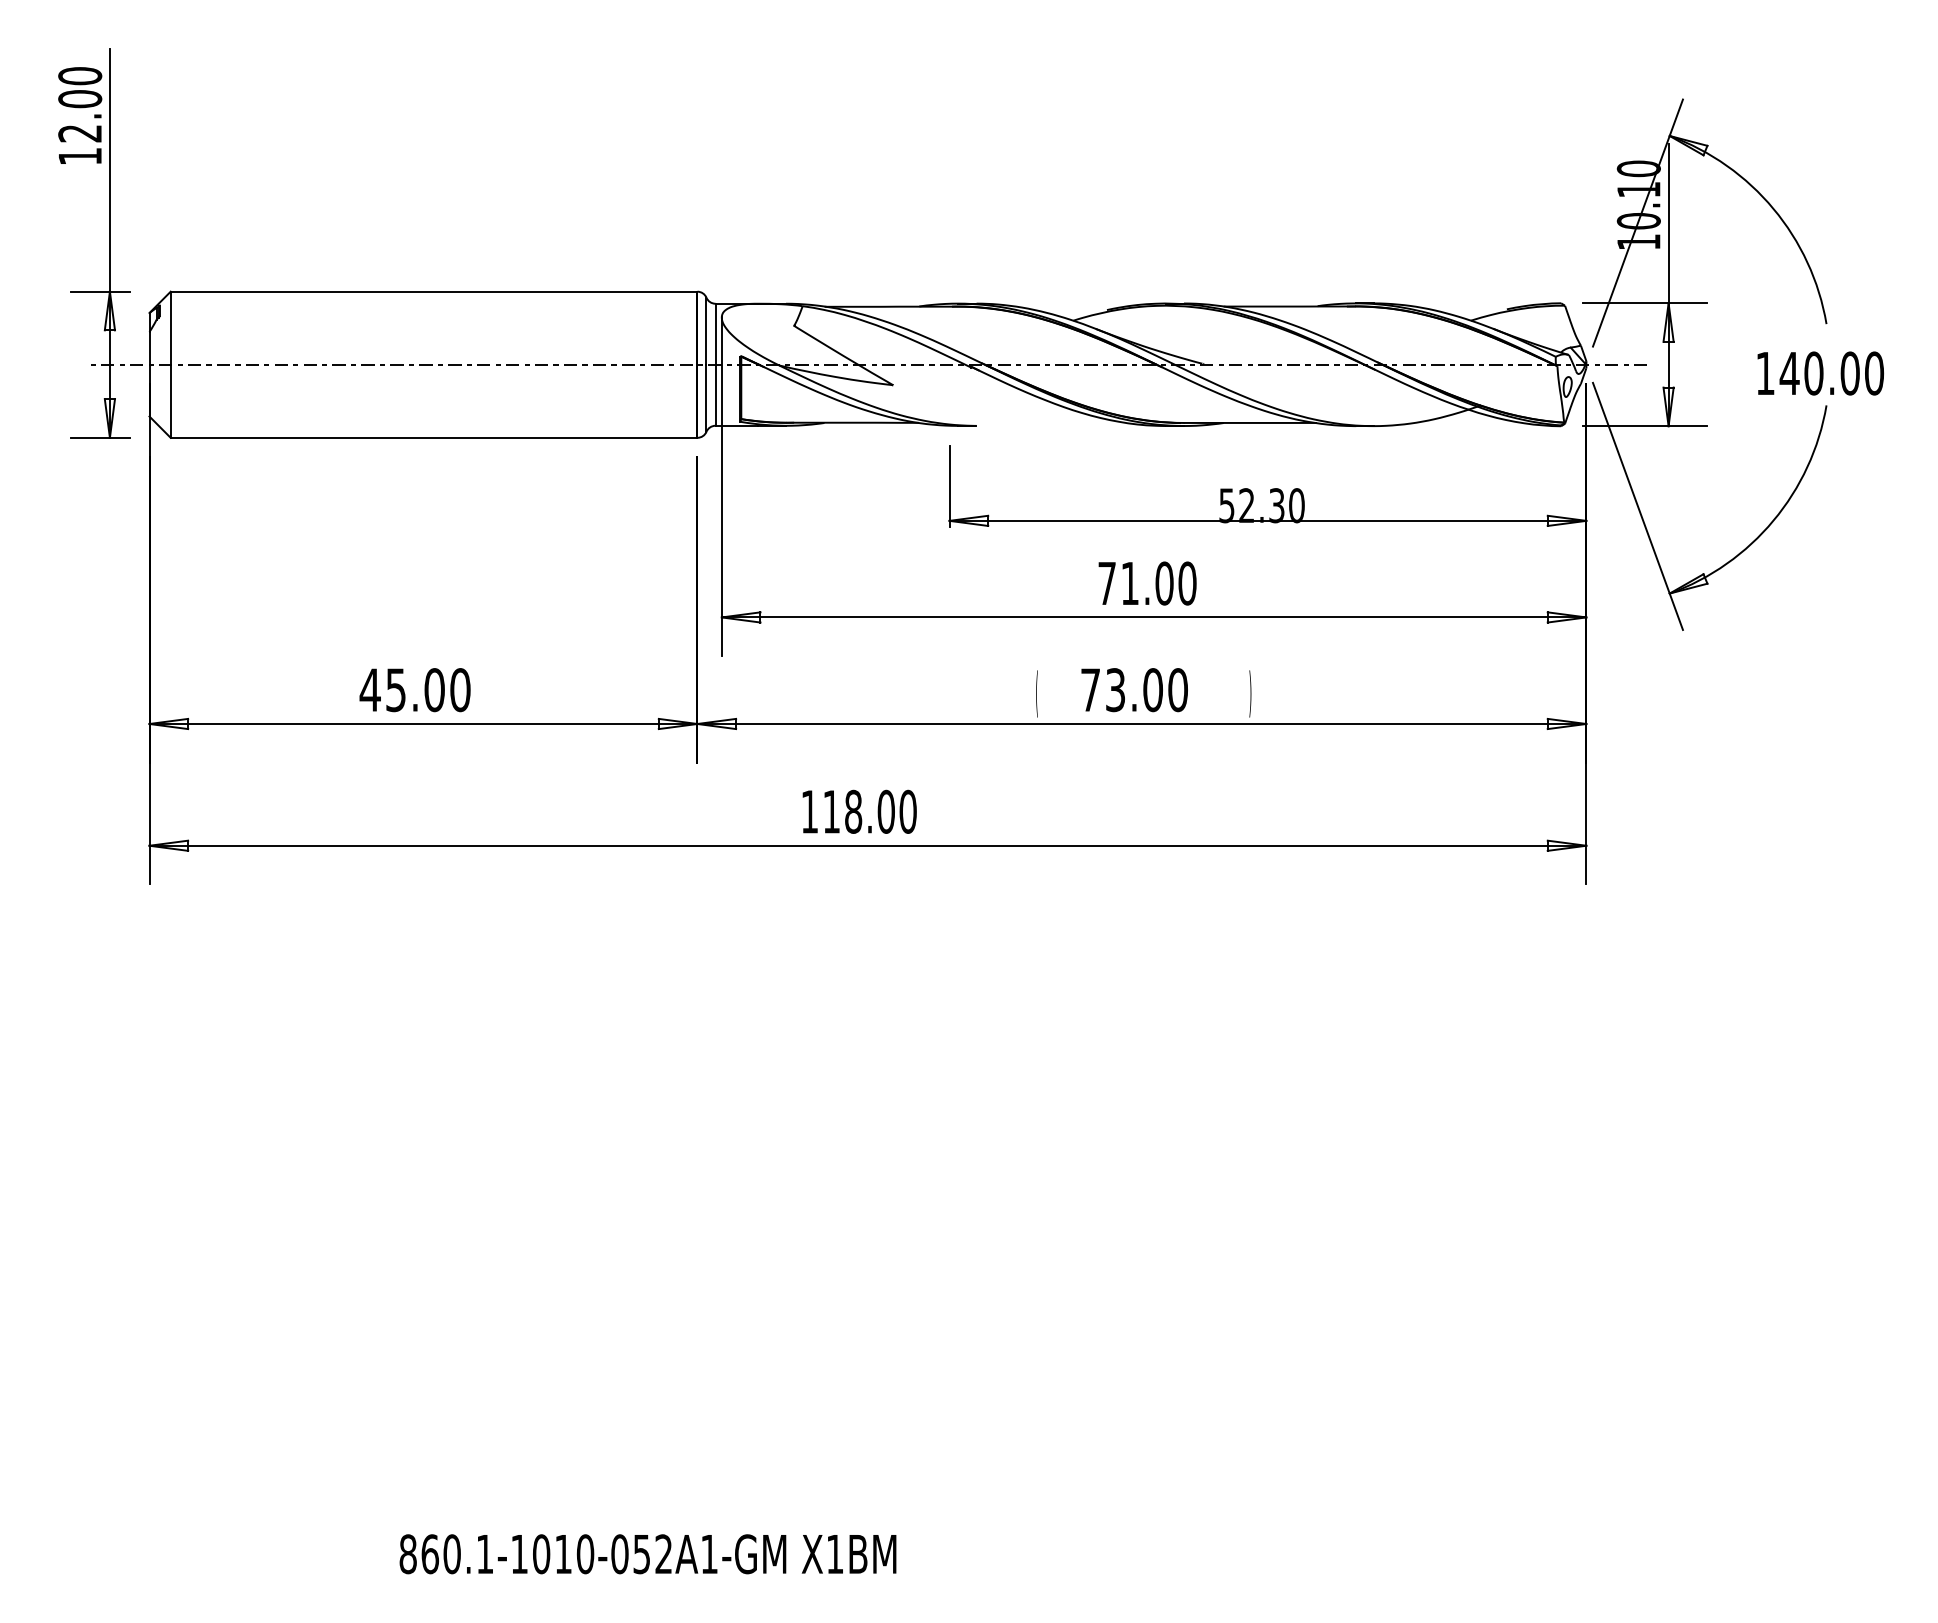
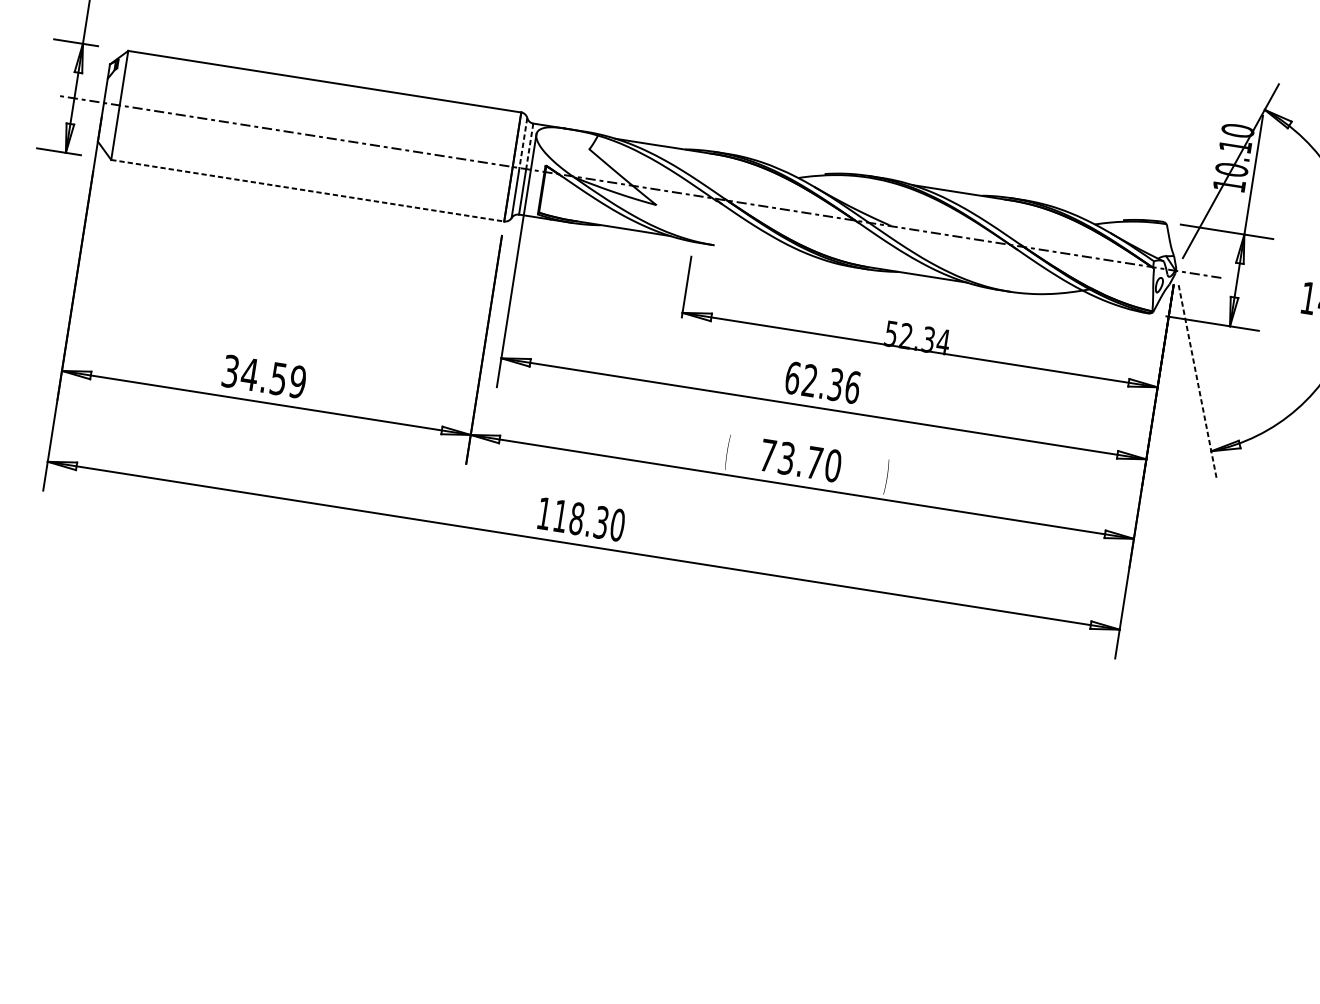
line: (706, 331) -> (523, 143), solid -> dashed
line: (715, 334) -> (529, 146), solid -> dashed
line: (434, 437) -> (308, 190), solid -> dashed
text: (1296, 505) -> (943, 341), 52.30 -> 52.34
line: (1638, 506) -> (1198, 382), solid -> dashed
text: (1147, 583) -> (822, 382), 71.00 -> 62.36
text: (414, 690) -> (263, 376), 45.00 -> 34.59
text: (1152, 690) -> (814, 463), 73.00 -> 73.70
text: (885, 811) -> (600, 522), 118.00 -> 118.30

